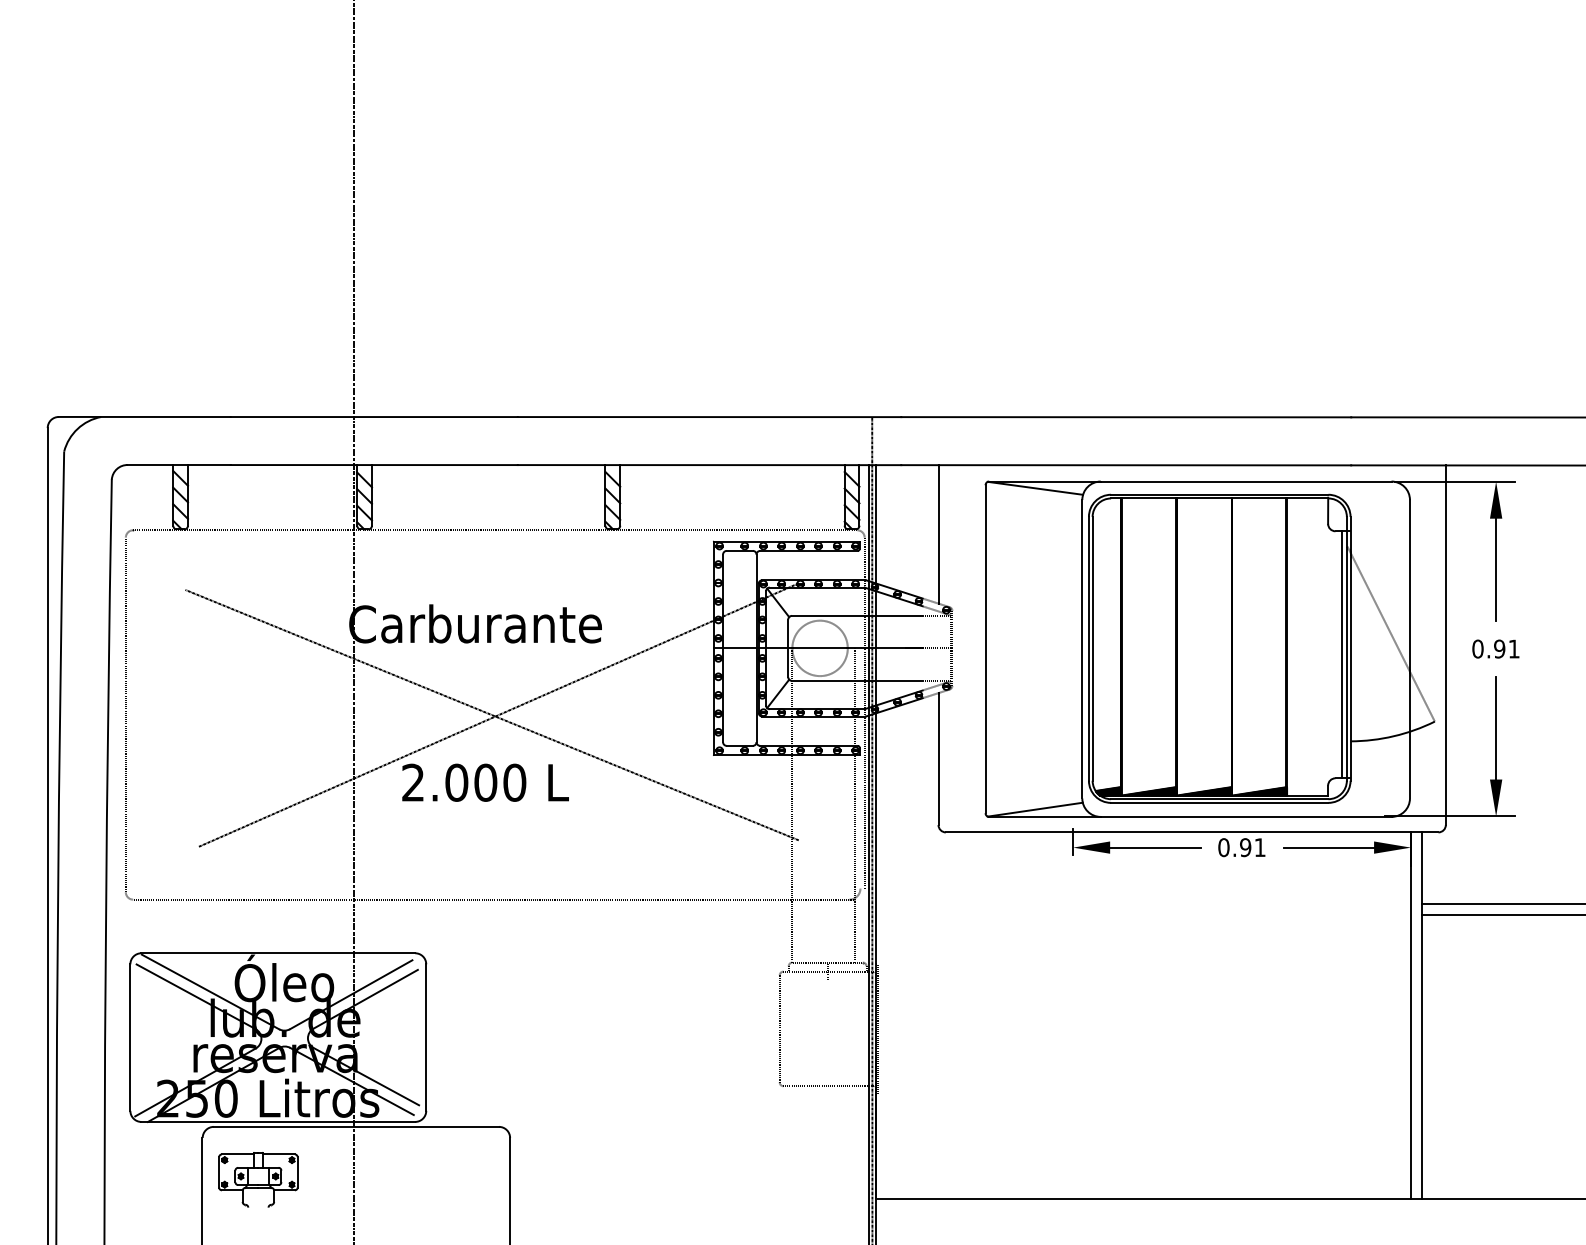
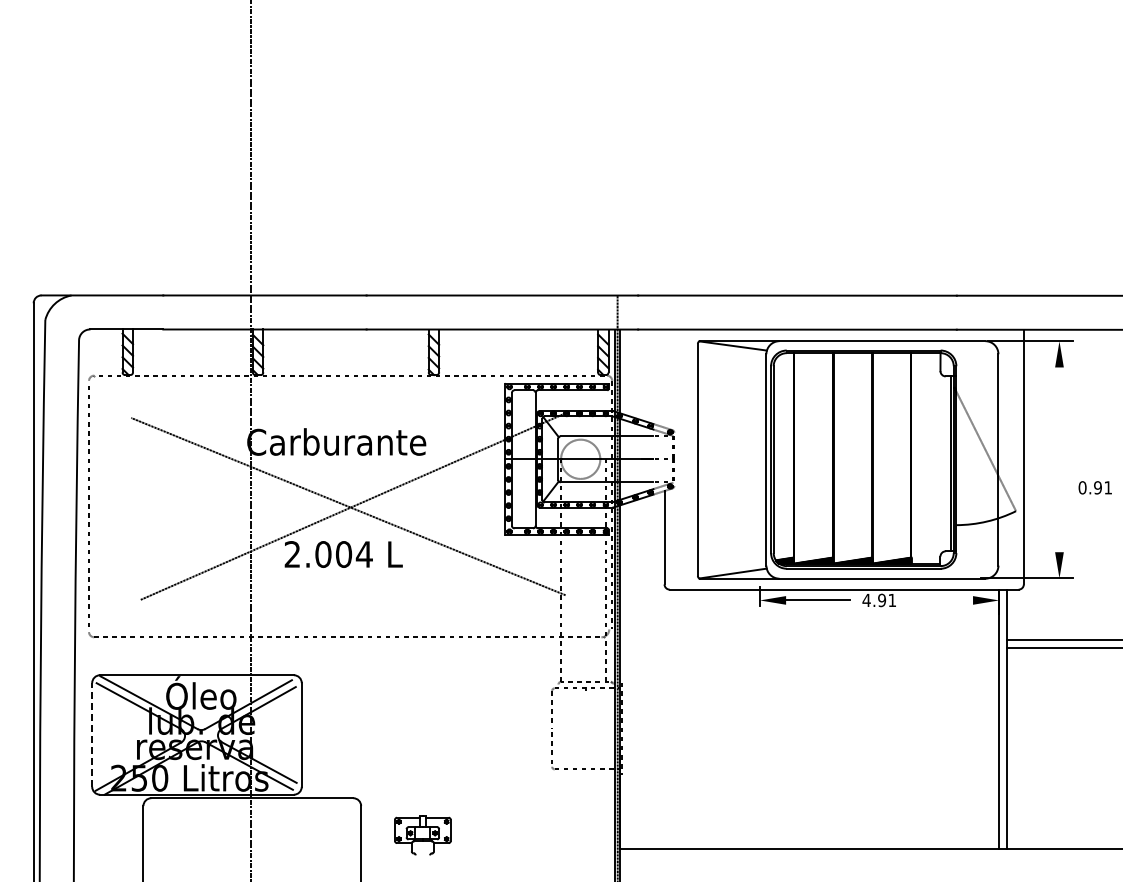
line: (938, 534) -> (664, 378), removed
line: (1496, 569) -> (1059, 403), removed
text: (1494, 648) -> (1094, 487), moved
line: (1496, 727) -> (1059, 515), removed
text: (513, 782) -> (363, 554), 2.000 -> 2.004
text: (1223, 847) -> (866, 600), 0.91 -> 4.91
line: (1328, 847) -> (940, 600), removed
line: (130, 1036) -> (92, 734), solid -> dashed
part: (257, 1179) -> (422, 835), moved

